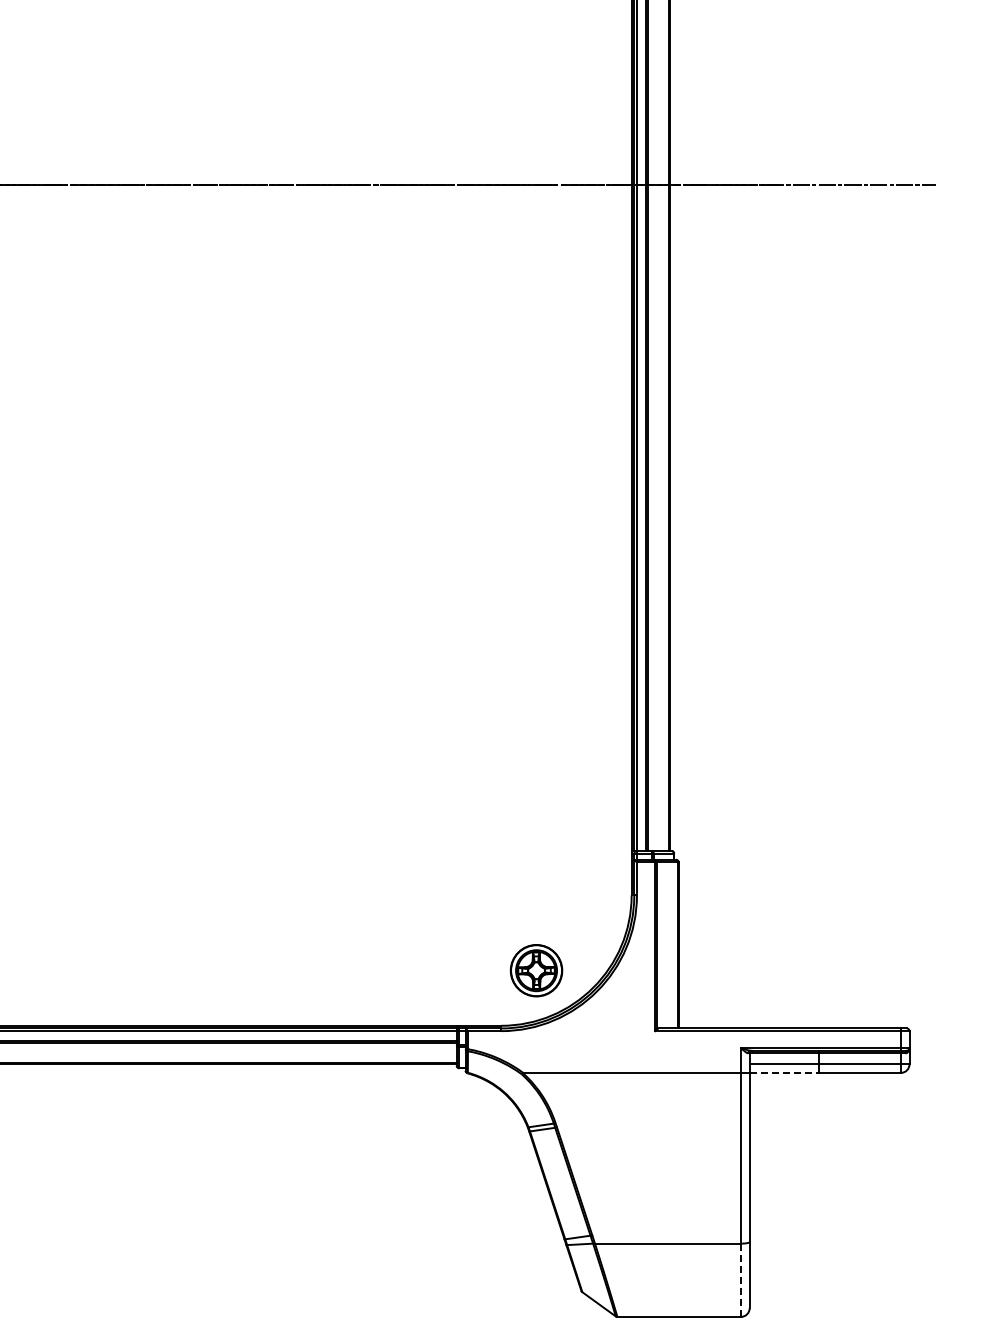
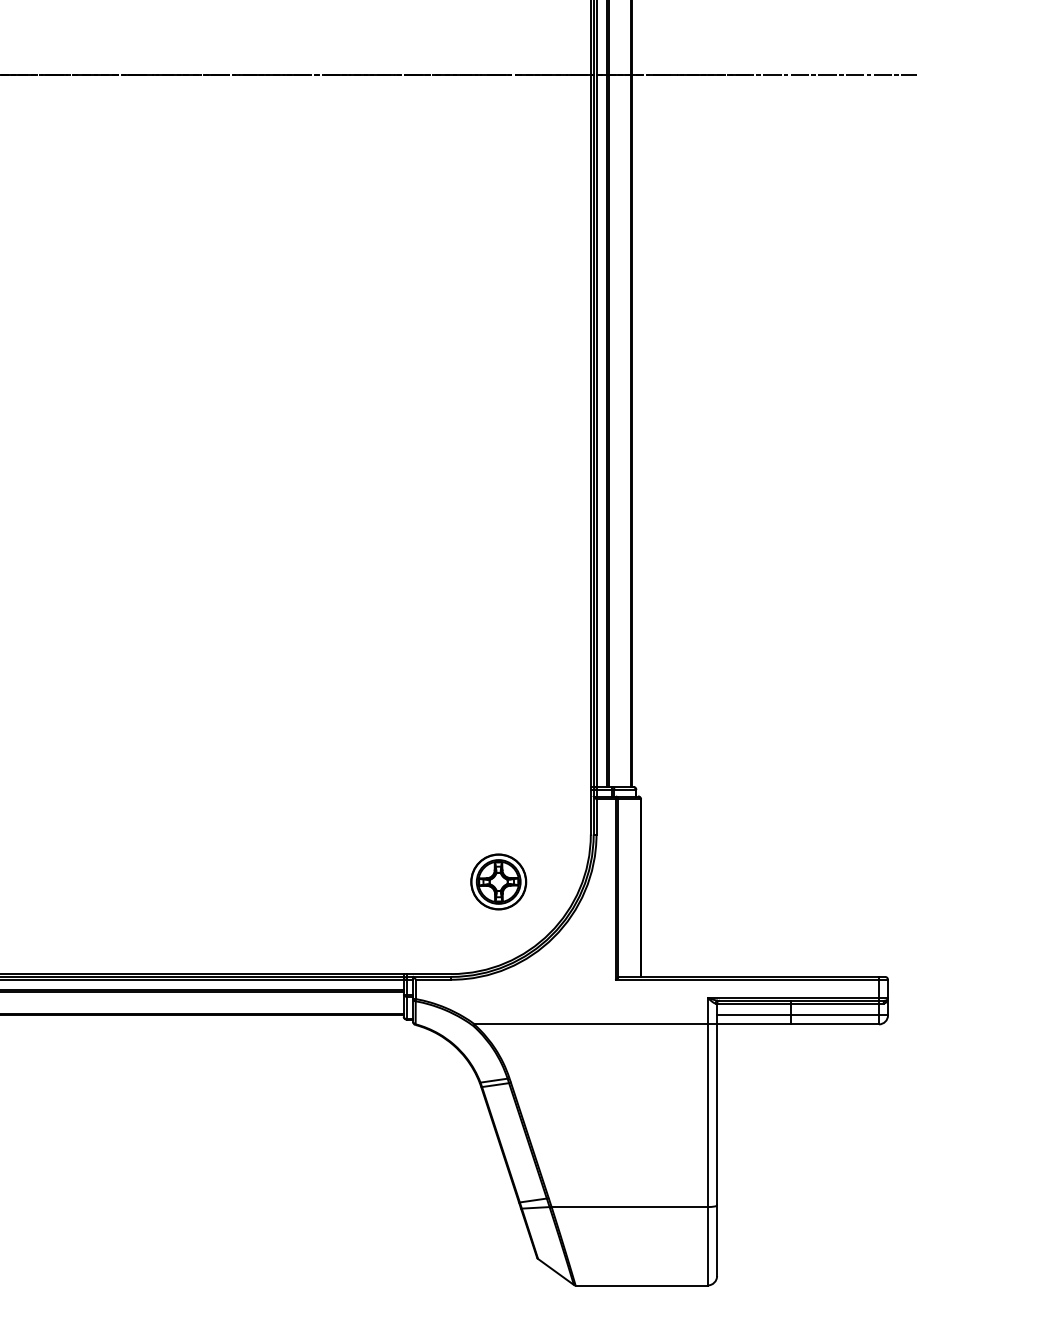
part: (536, 970) -> (498, 881), moved
line: (784, 1072) -> (754, 1024), dashed -> solid
line: (740, 1280) -> (707, 1246), dashed -> solid

